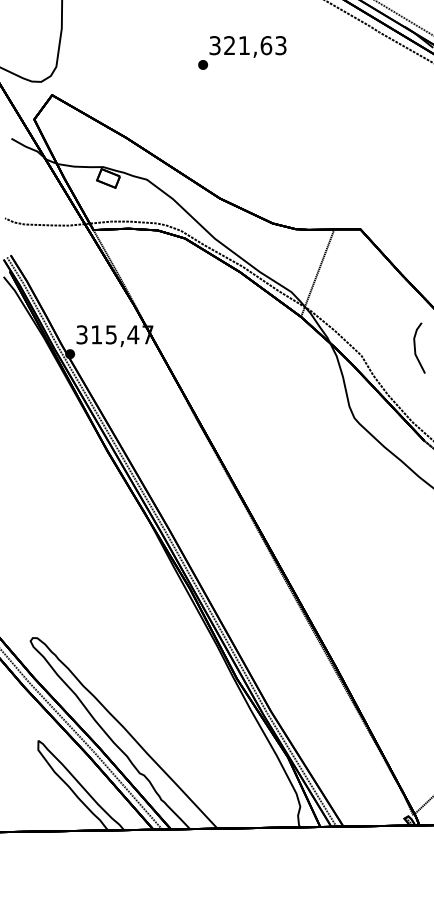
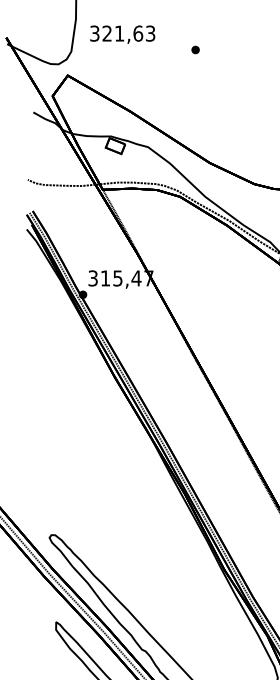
text: (247, 46) -> (122, 34), moved

